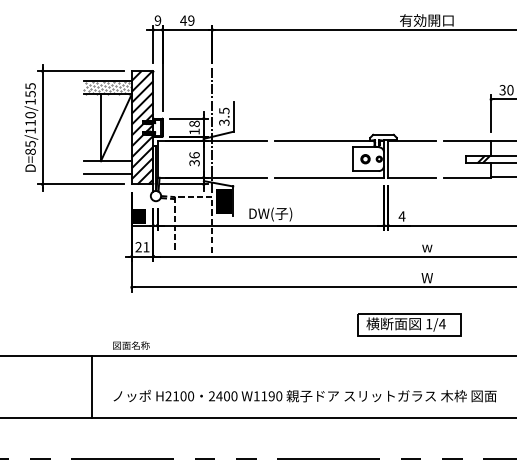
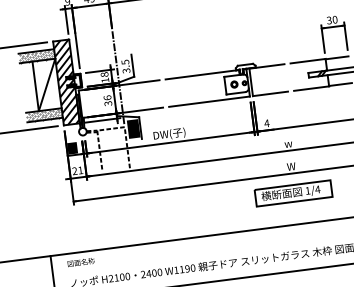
hatch: (107, 167) -> (44, 115), added
part: (409, 324) -> (293, 193), moved
text: (131, 345) -> (81, 262), moved

